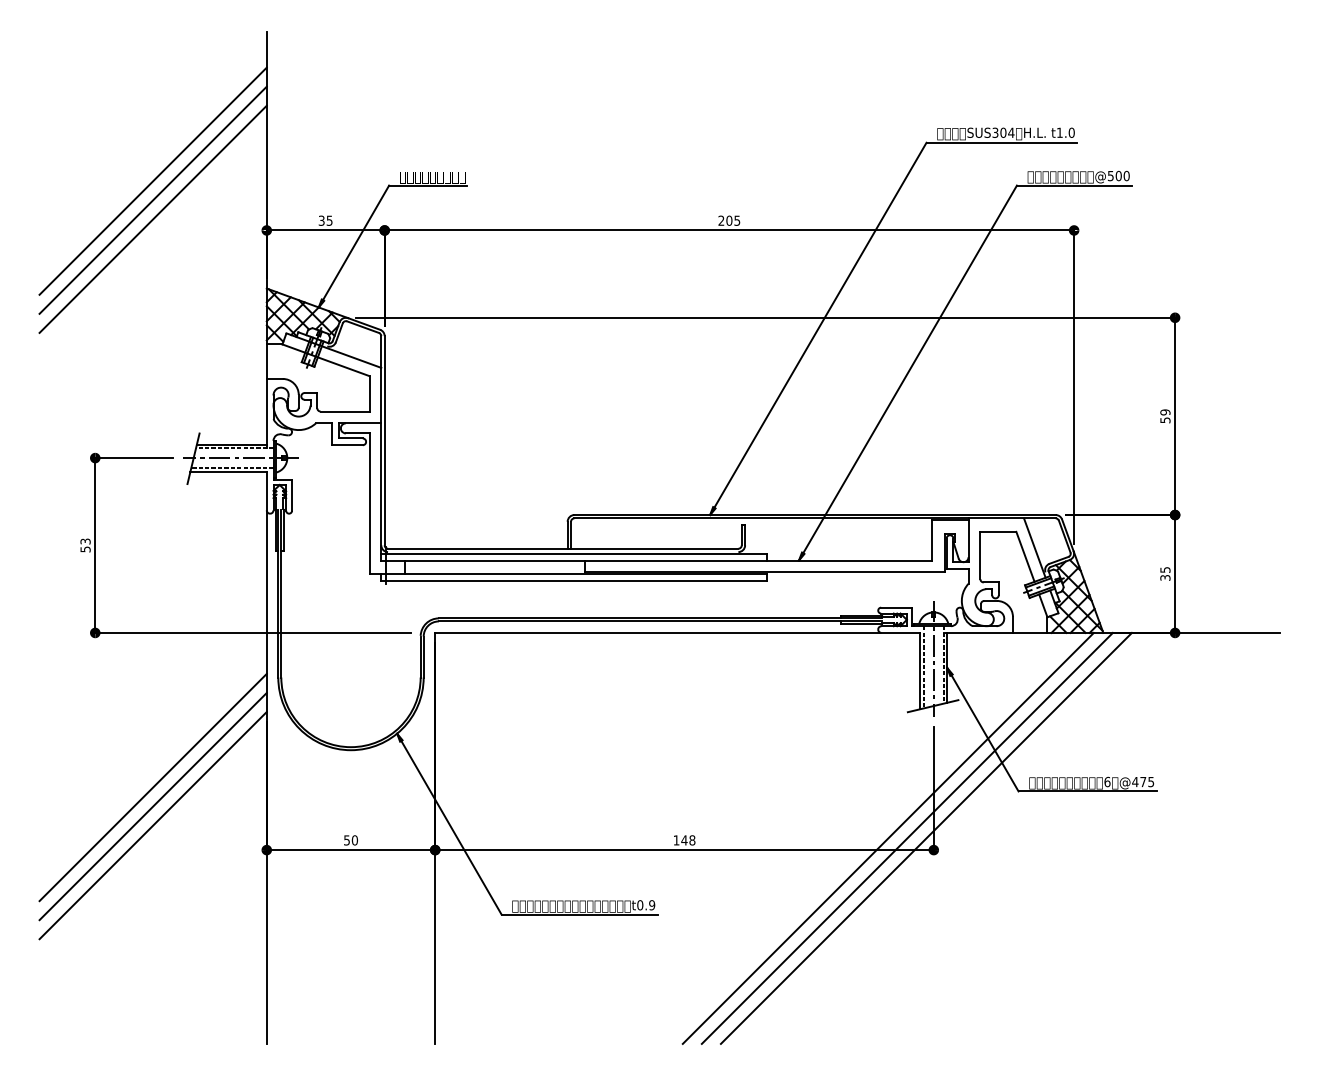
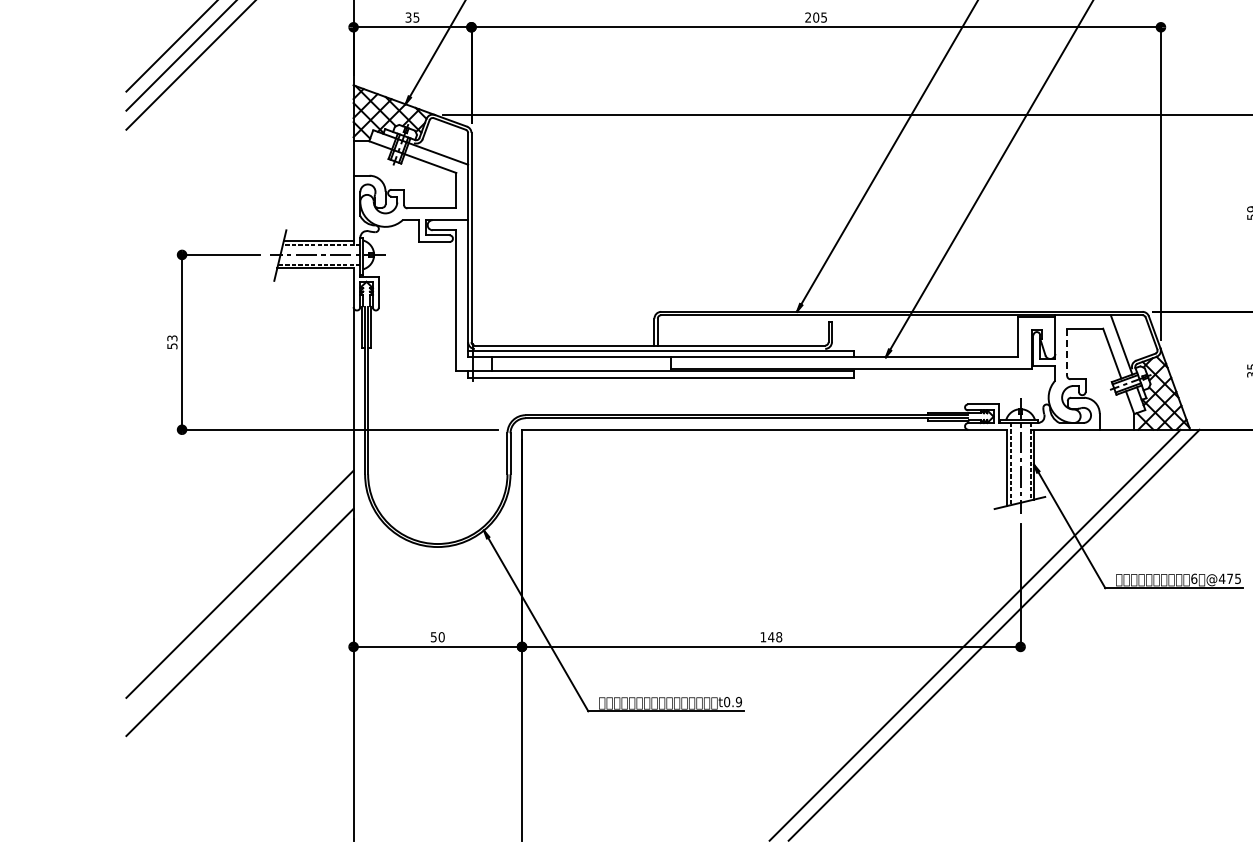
line: (980, 555) -> (1067, 352), solid -> dashed
line: (152, 806) -> (239, 603), removed
line: (925, 837) -> (1012, 634), removed

